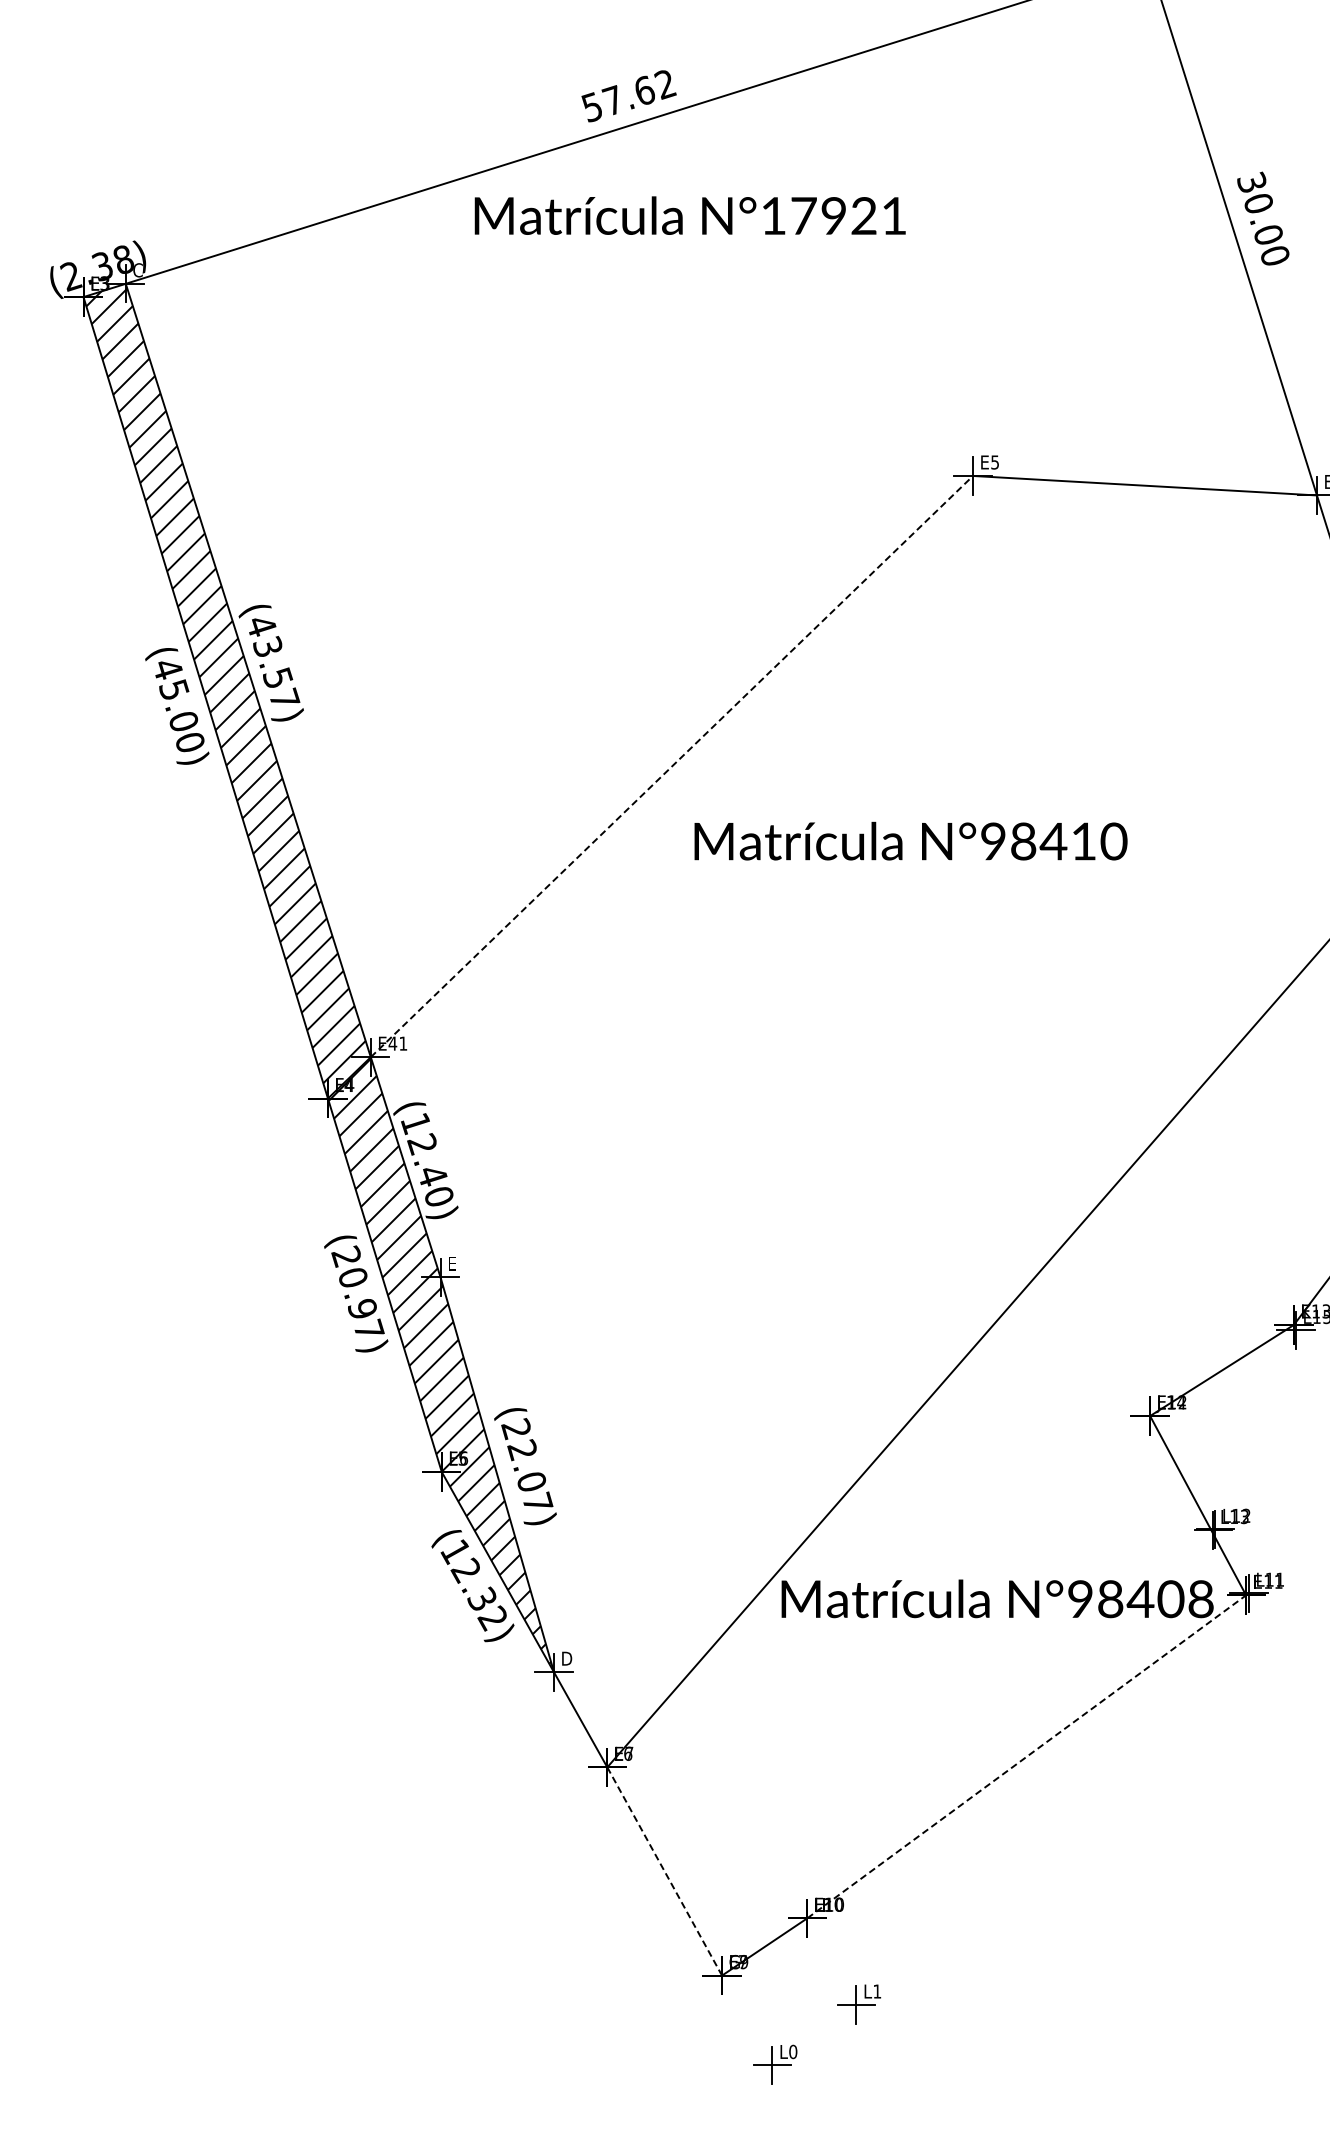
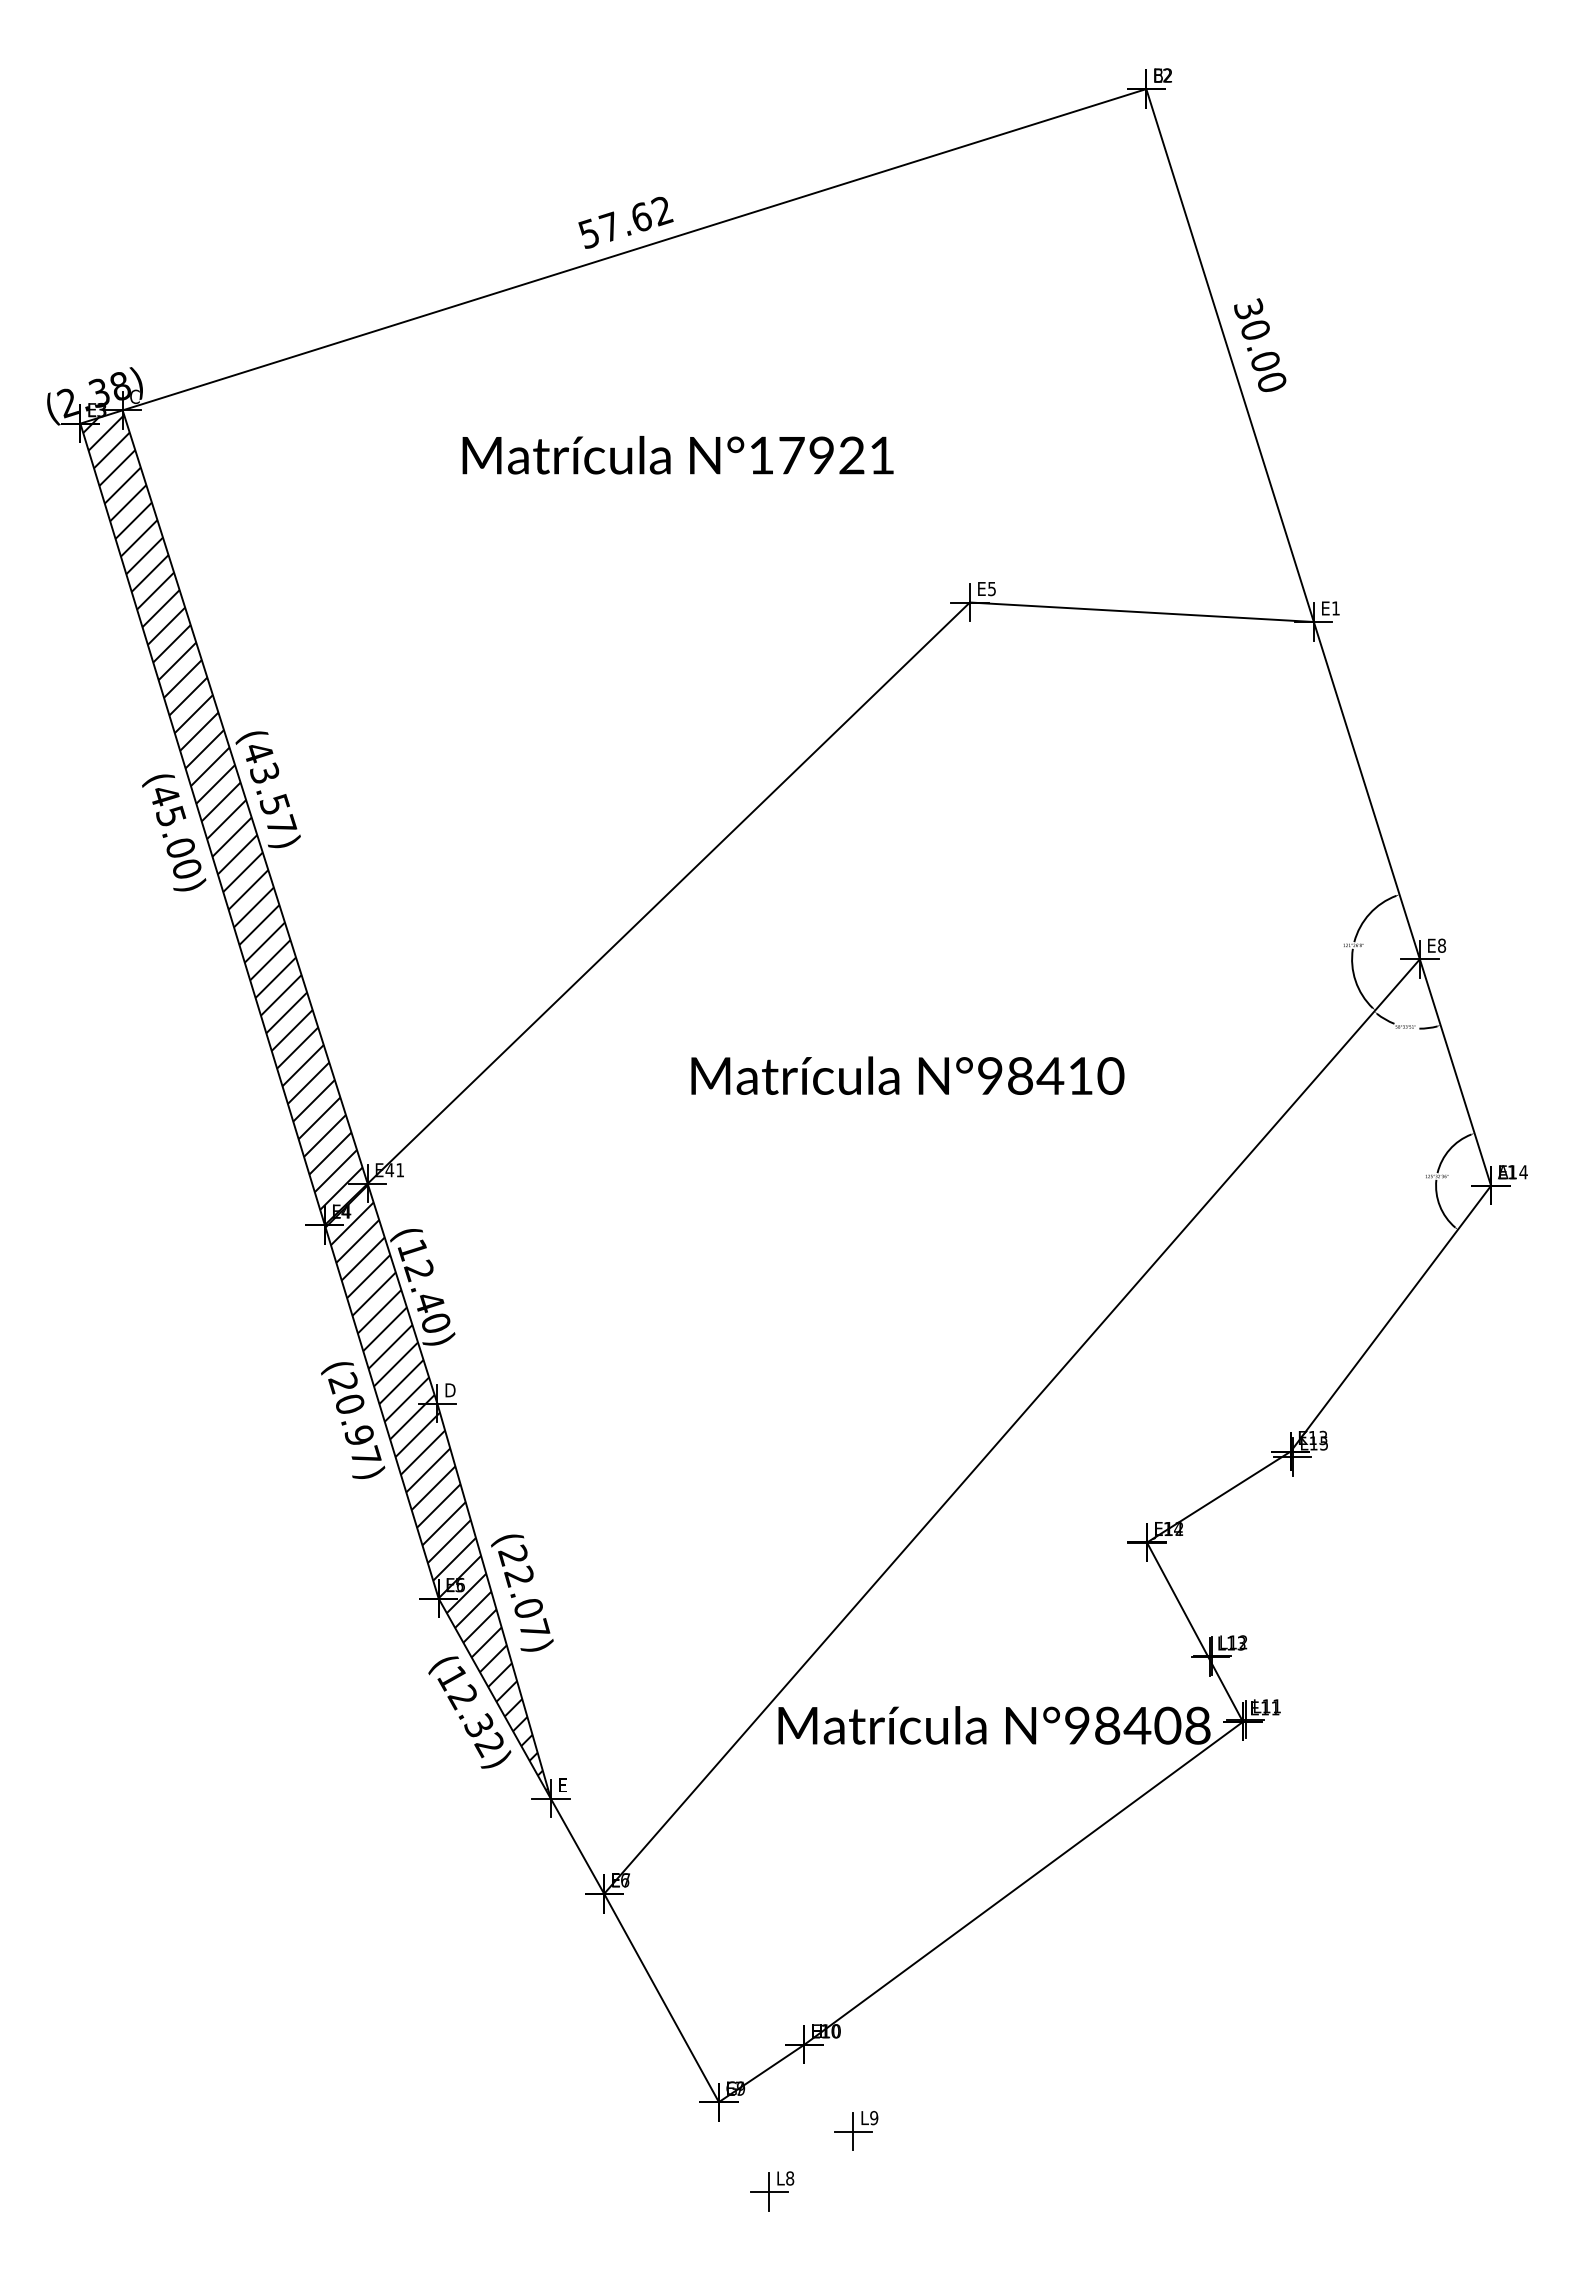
text: (689, 215) -> (677, 455), moved
line: (672, 765) -> (669, 892), dashed -> solid
text: (910, 840) -> (907, 1075), moved
text: (453, 1263) -> (450, 1390), E -> D
text: (566, 1658) -> (563, 1785), D -> E
line: (1027, 1756) -> (1024, 1883), dashed -> solid
line: (664, 1871) -> (661, 1998), dashed -> solid
text: (877, 1991) -> (874, 2118), L1 -> L9
text: (793, 2051) -> (790, 2178), L0 -> L8

